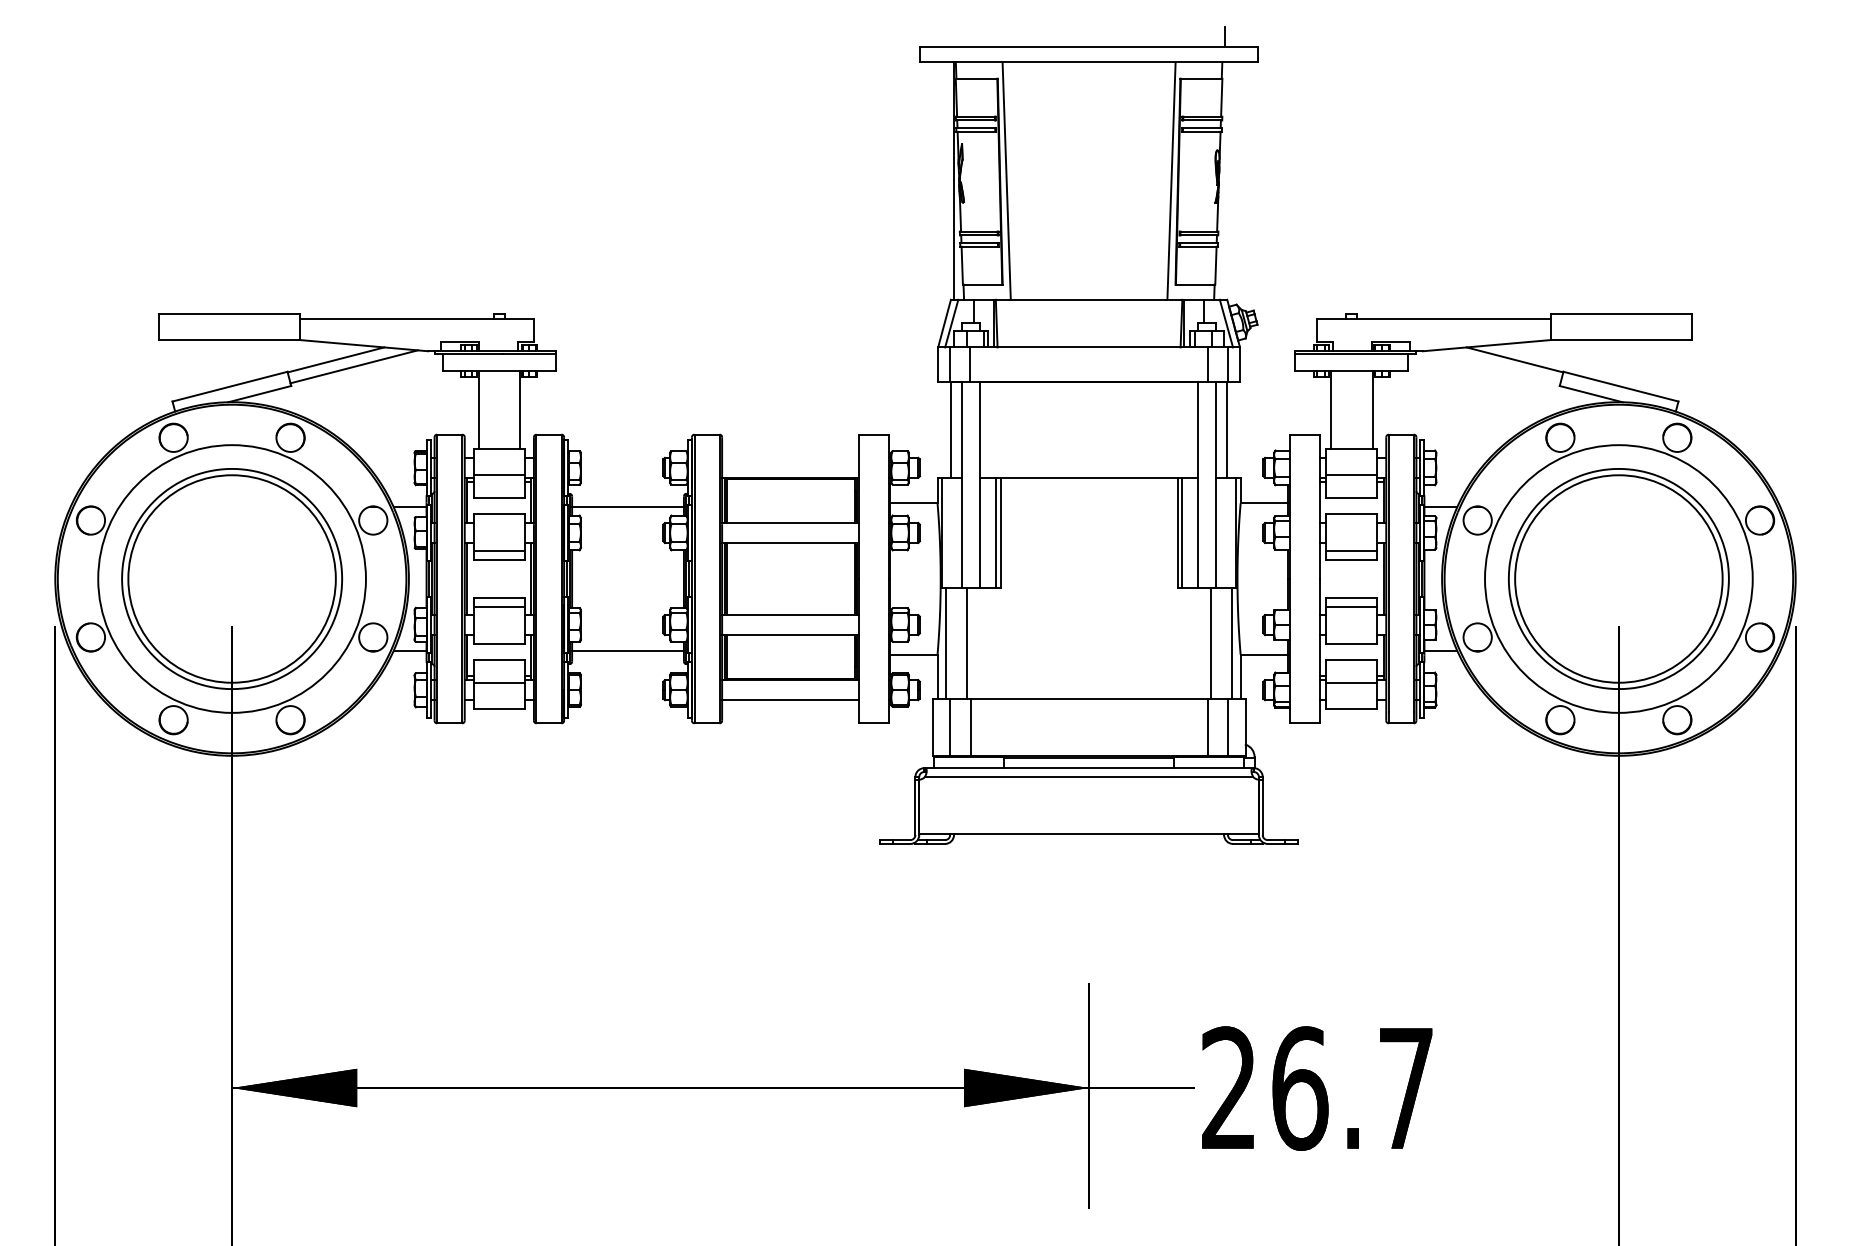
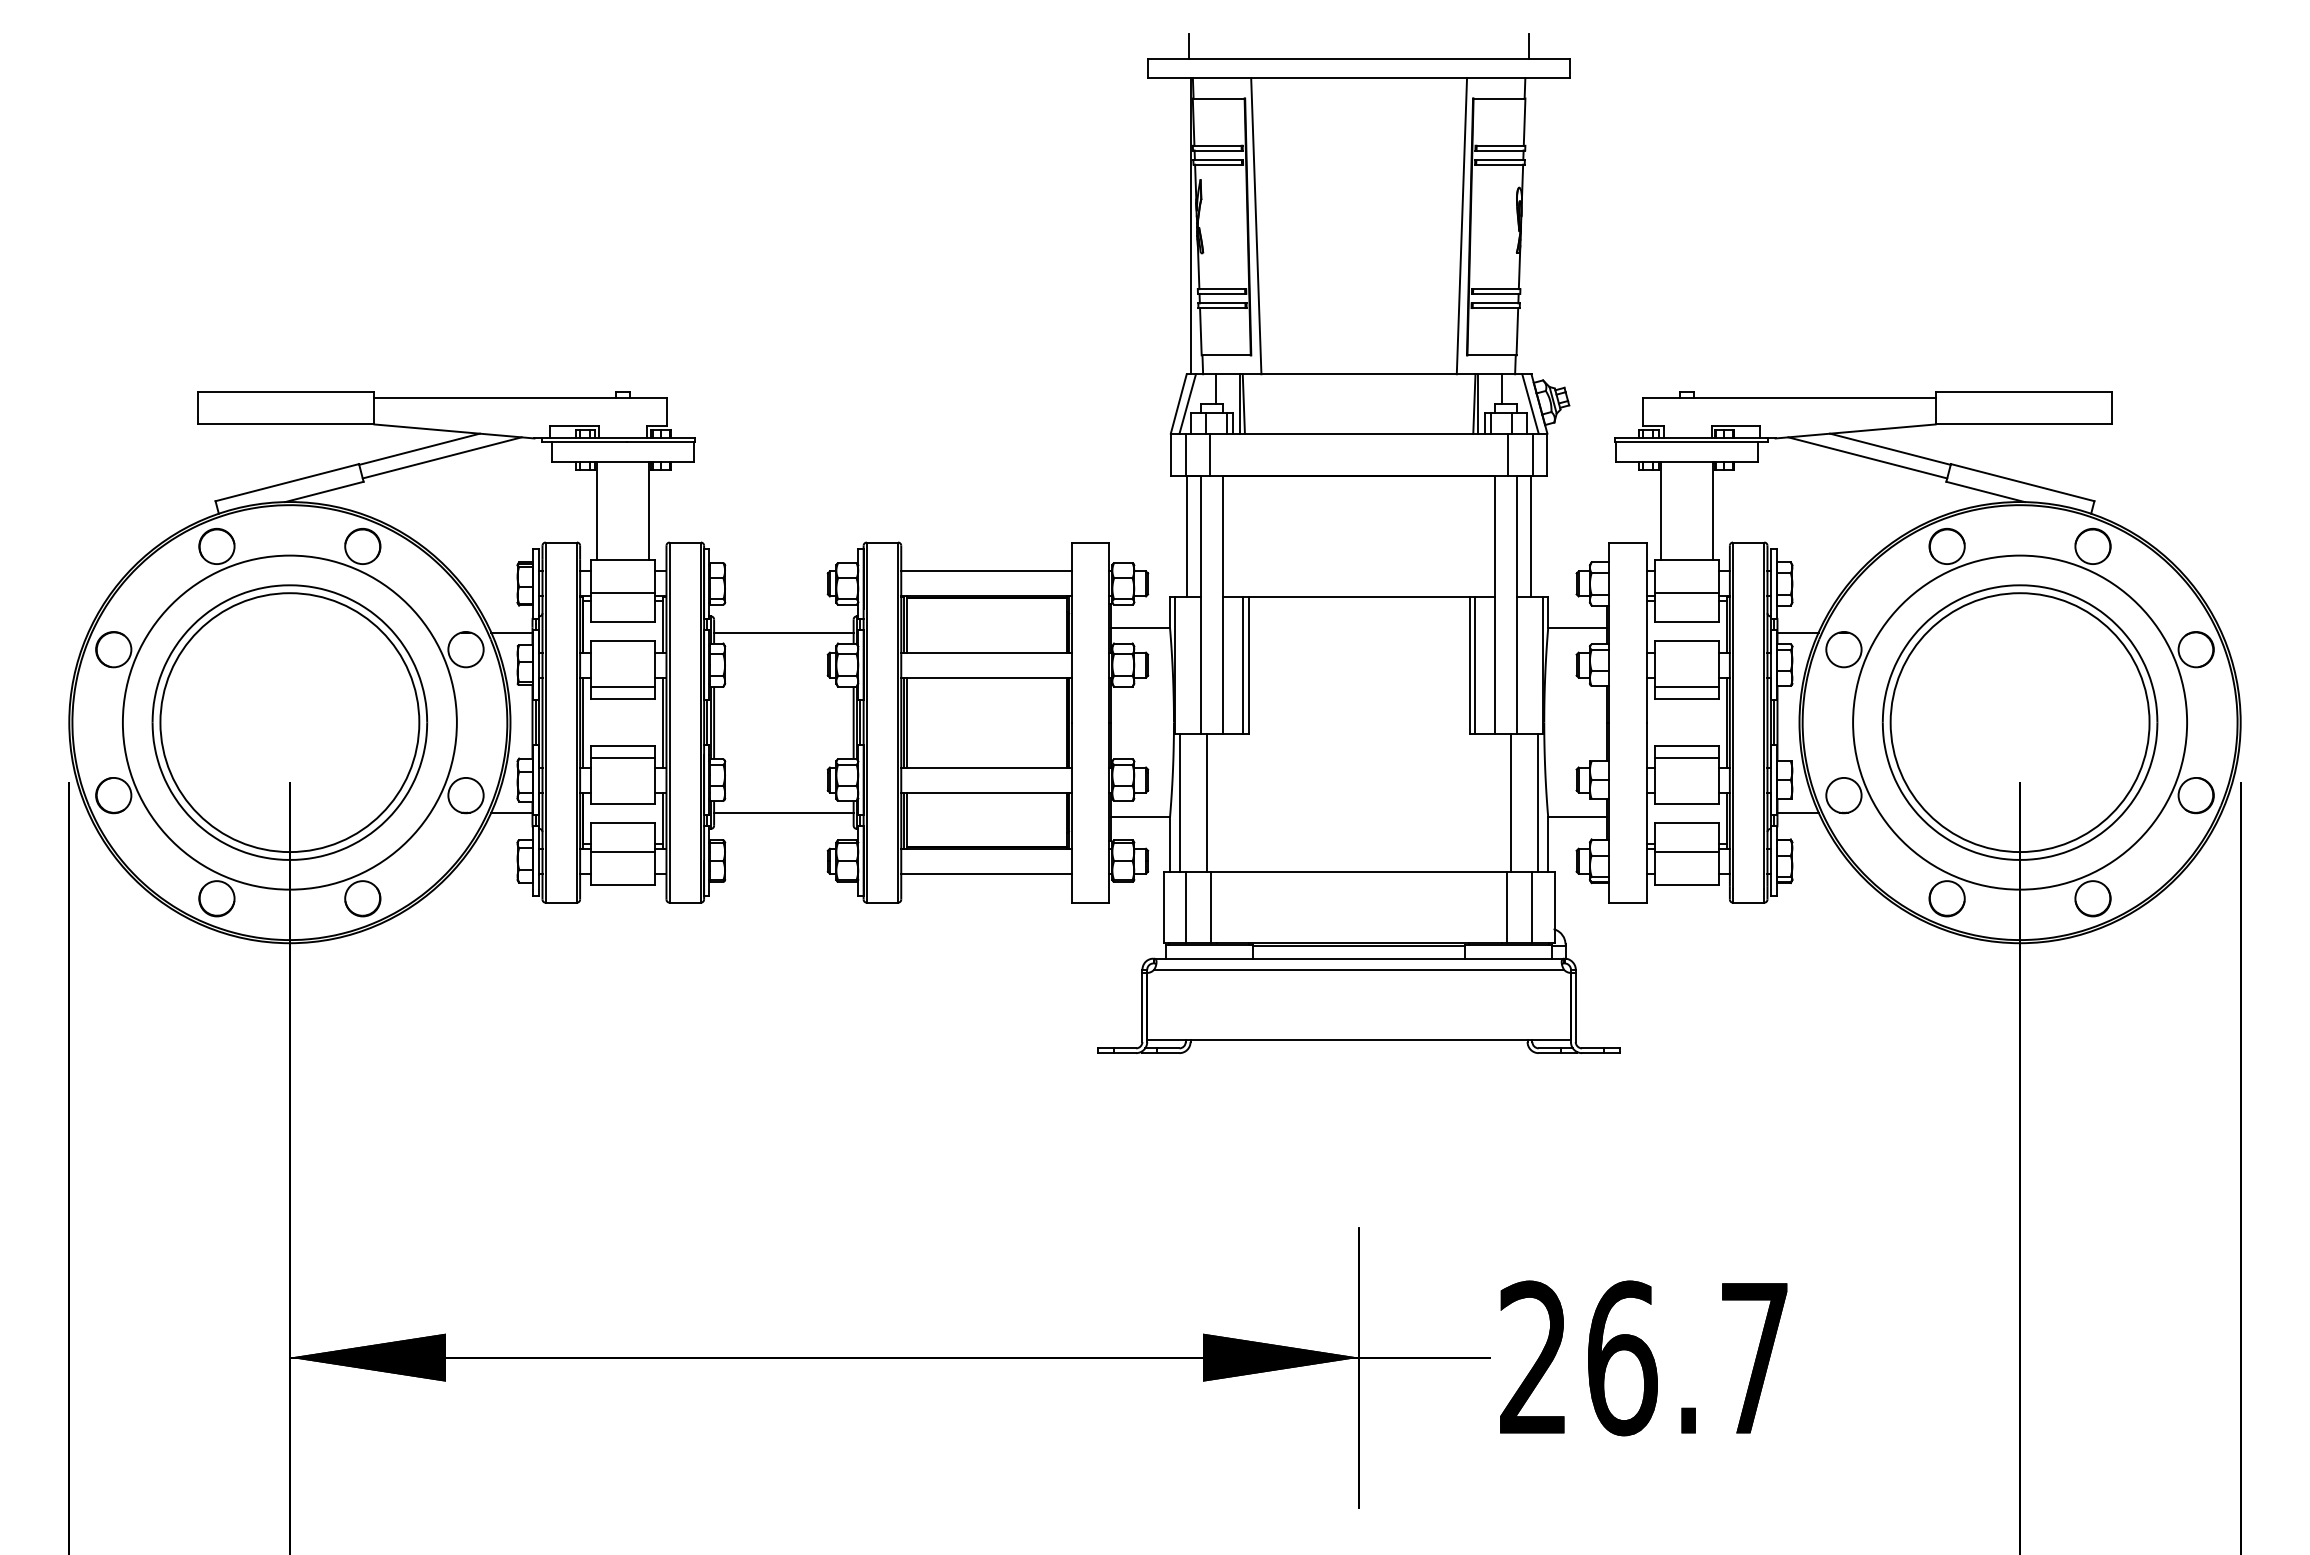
line: (953, 37) -> (1189, 46), added
line: (1496, 366) -> (1867, 457), added
line: (790, 457) -> (986, 571), added

